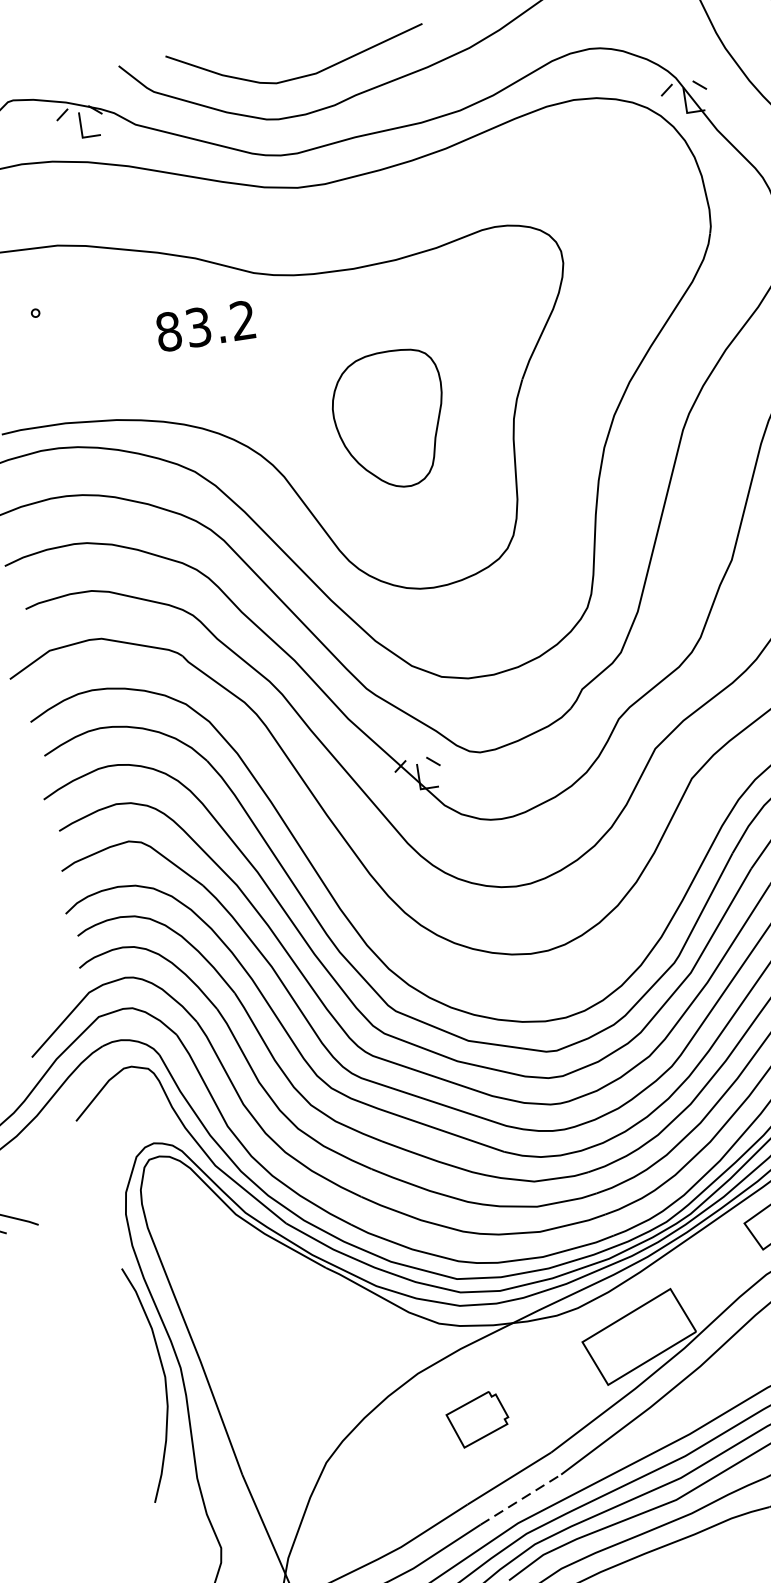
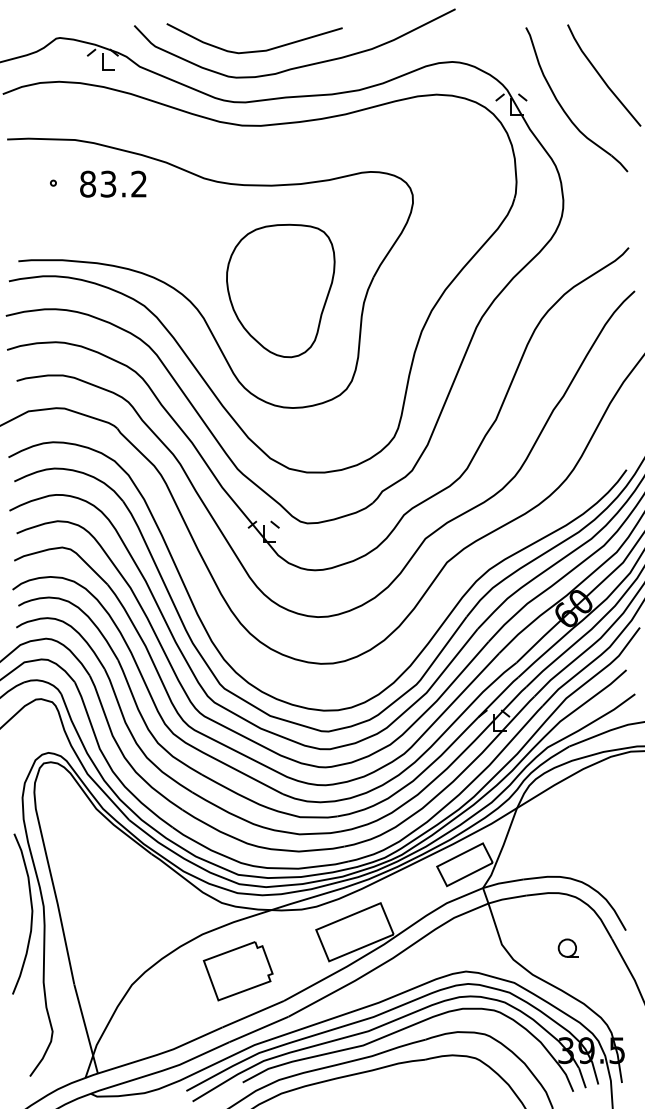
text: (205, 325) -> (113, 183), moved
part: (389, 419) -> (280, 290), size x1.43
part: (477, 1419) -> (237, 971), size x1.67
line: (521, 1499) -> (259, 1029), dashed -> solid

